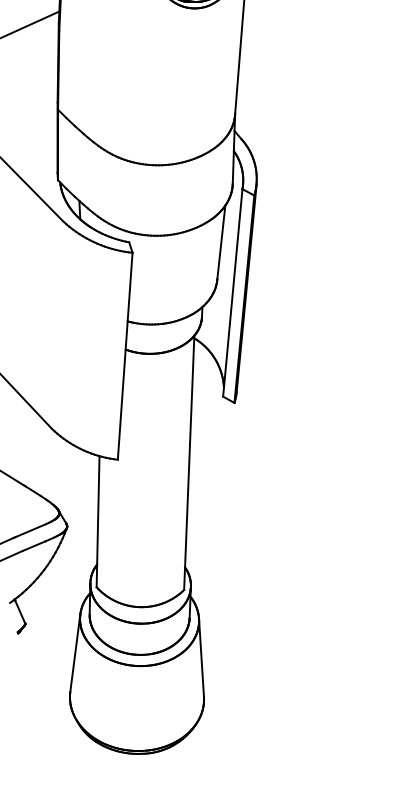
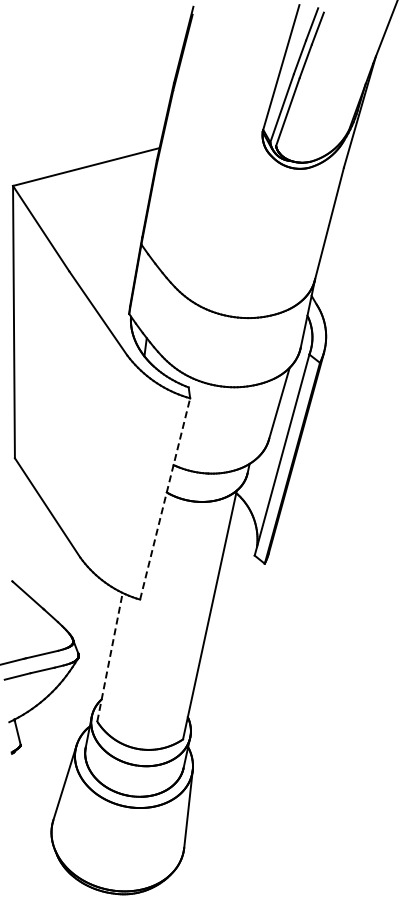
line: (125, 355) -> (165, 498), solid -> dashed
line: (98, 521) -> (110, 657), solid -> dashed

